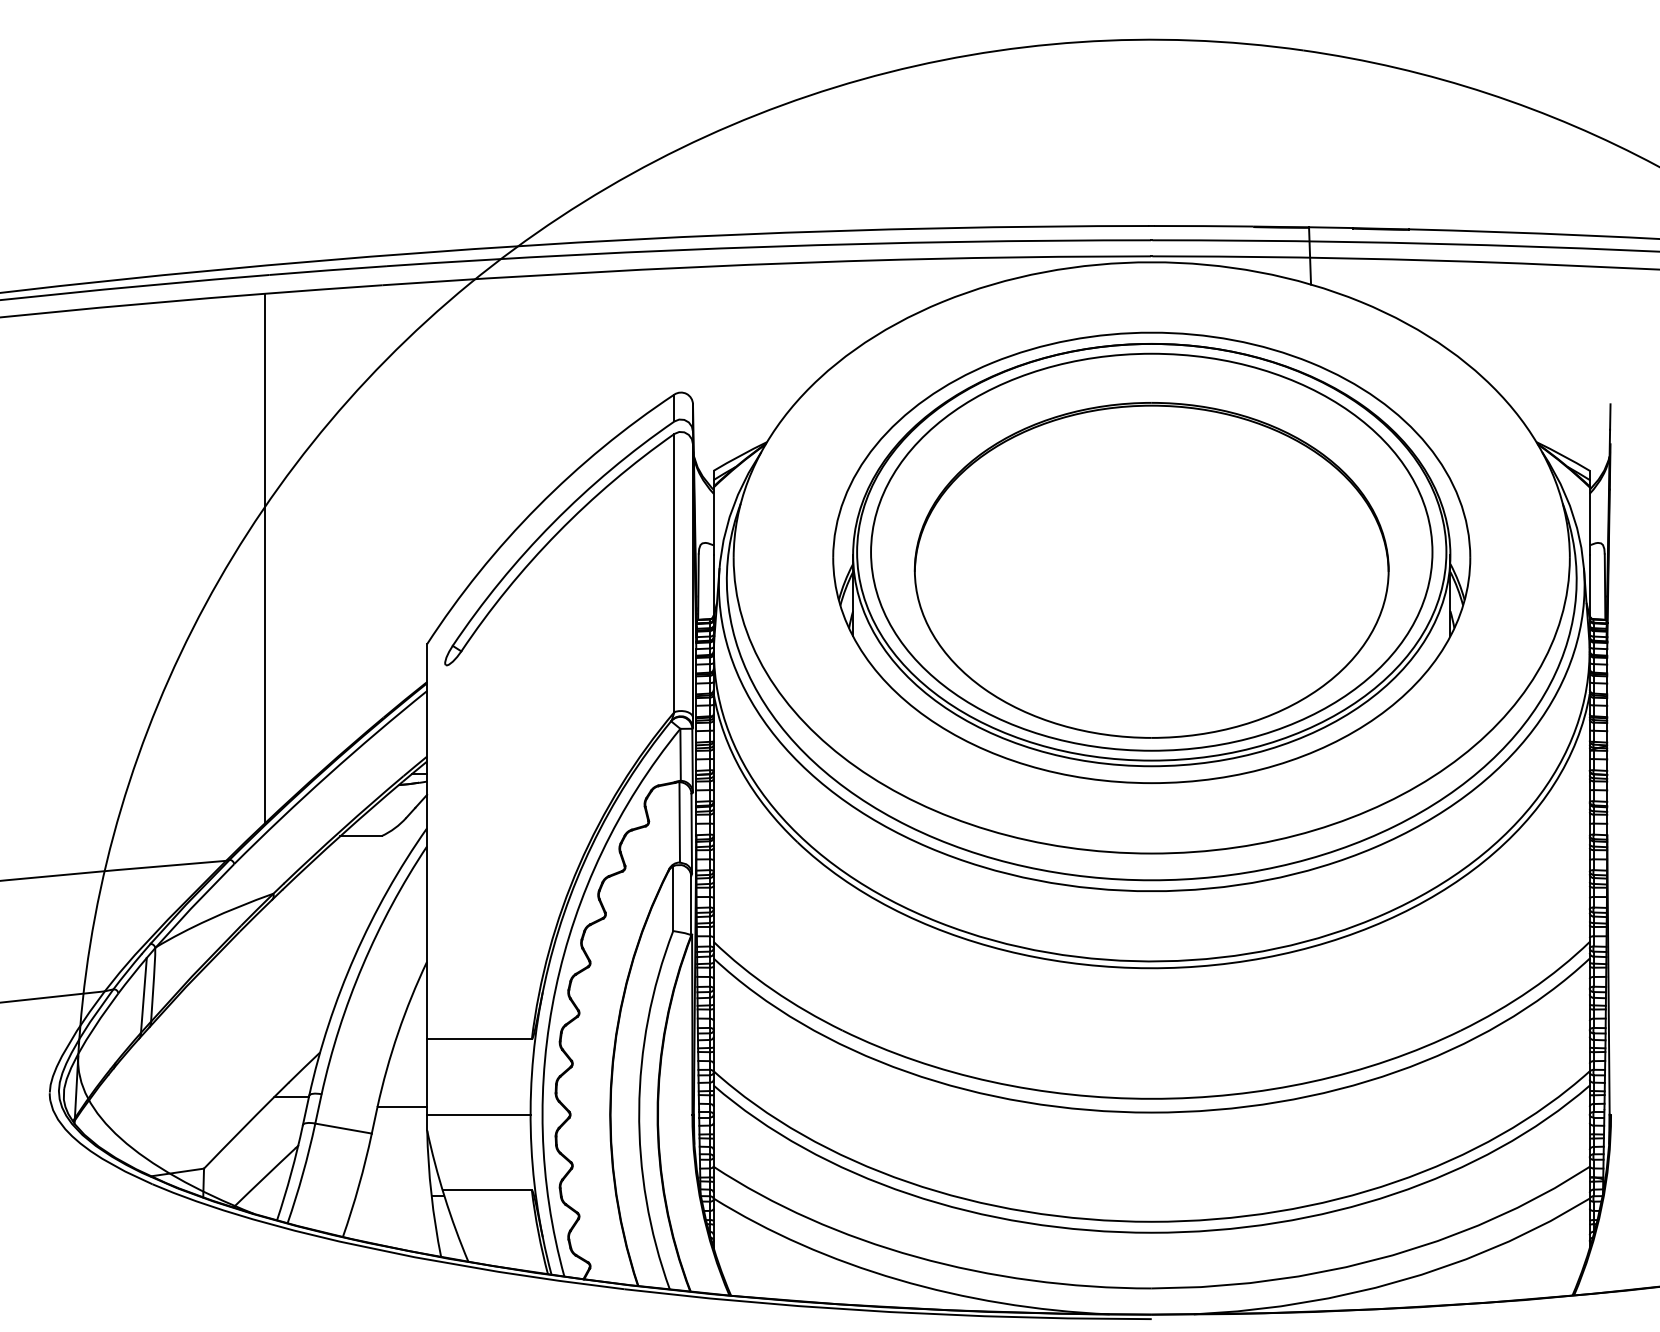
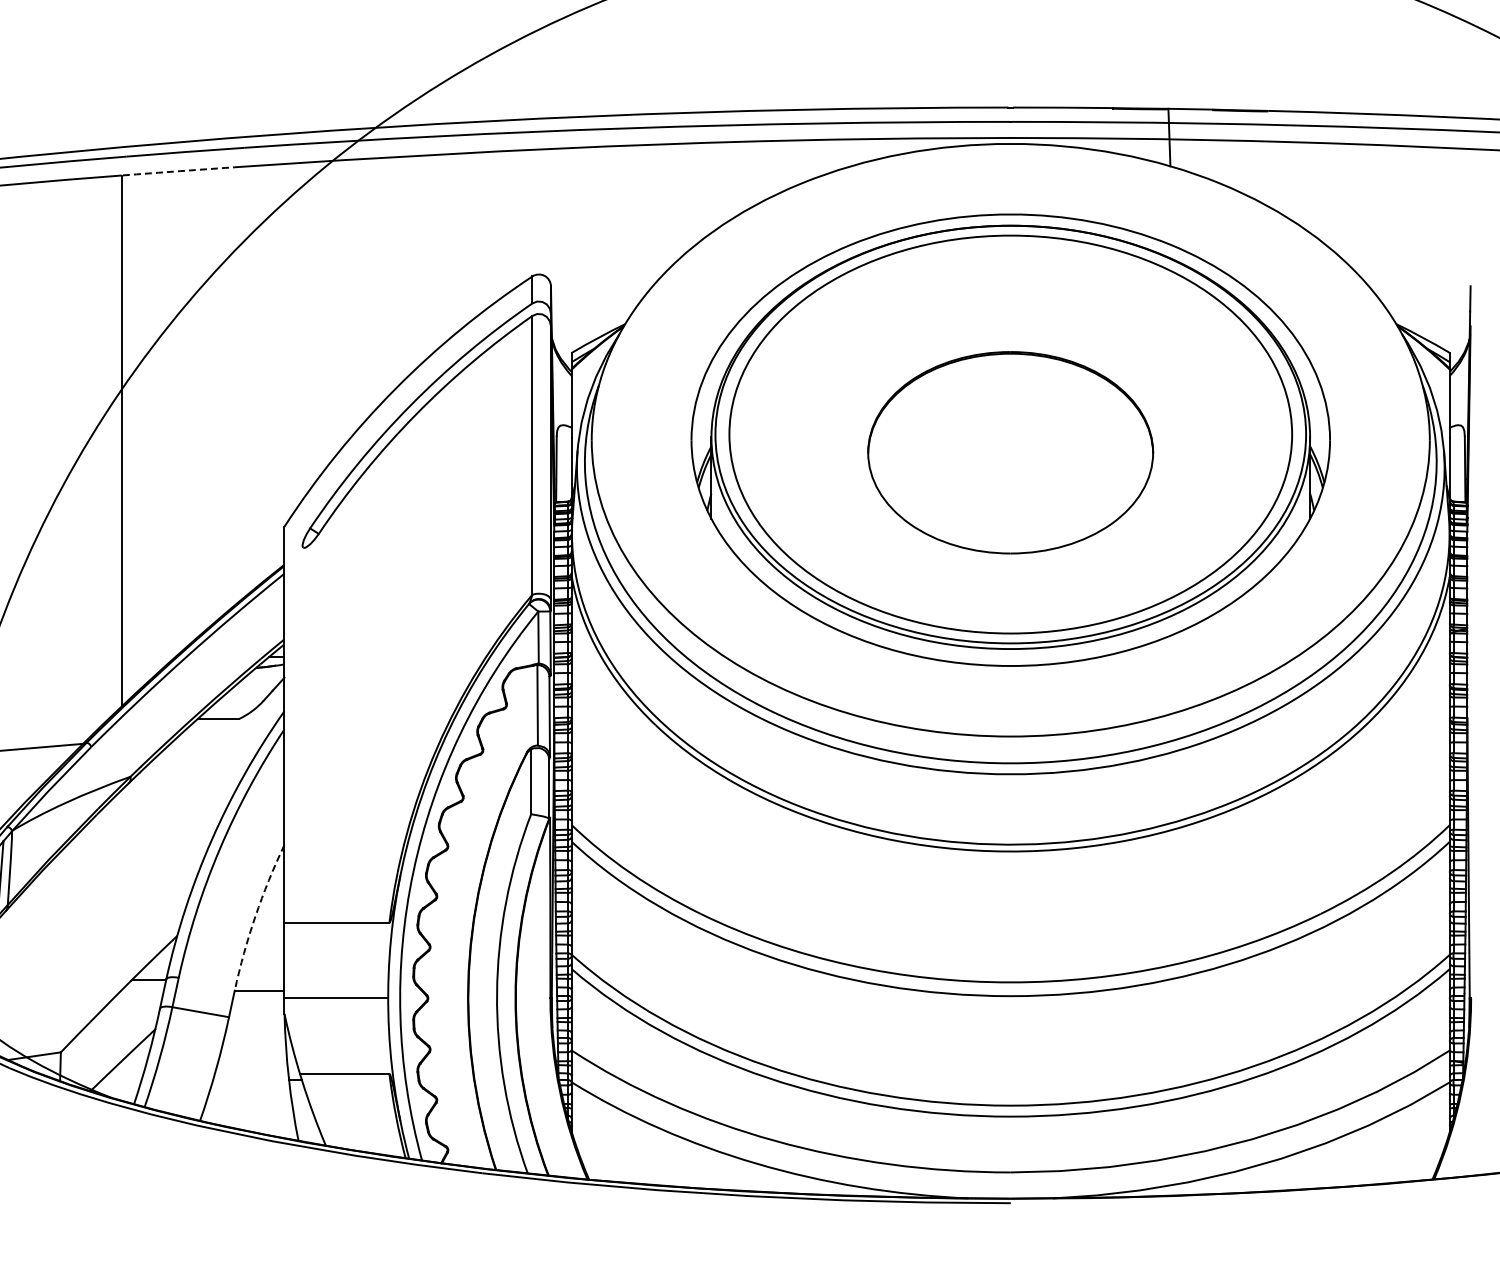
arc: (323, 289) -> (180, 171), solid -> dashed
part: (1151, 570) -> (1010, 452), size x0.6
arc: (398, 1033) -> (255, 916), solid -> dashed

